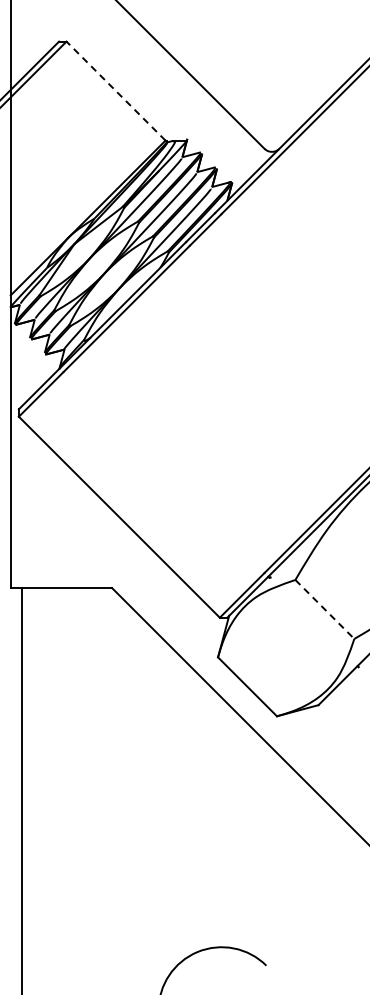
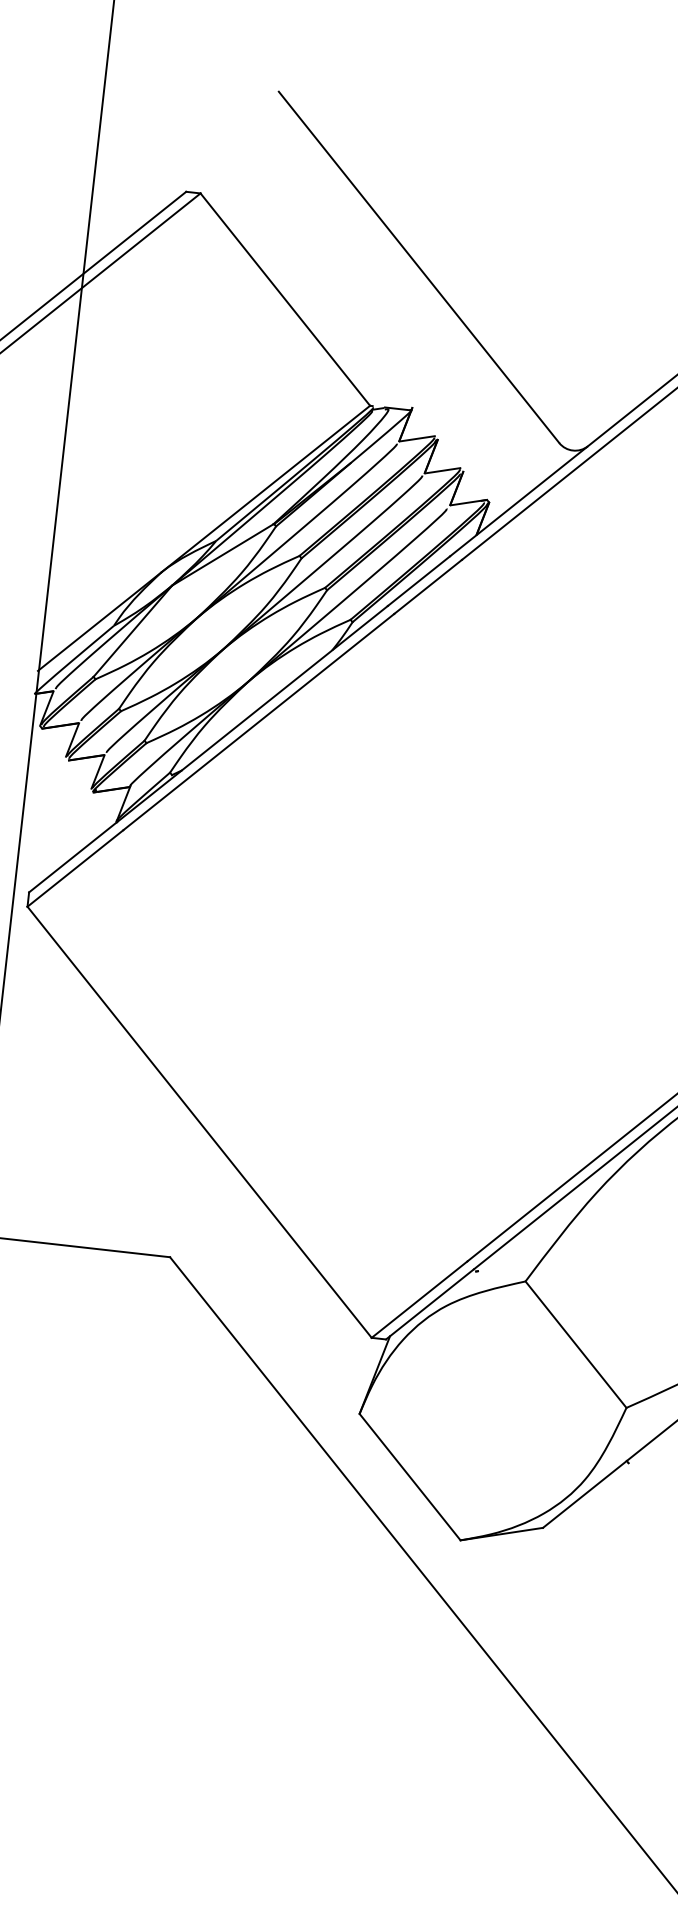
line: (116, 91) -> (286, 300), dashed -> solid
line: (324, 609) -> (575, 1344), dashed -> solid

